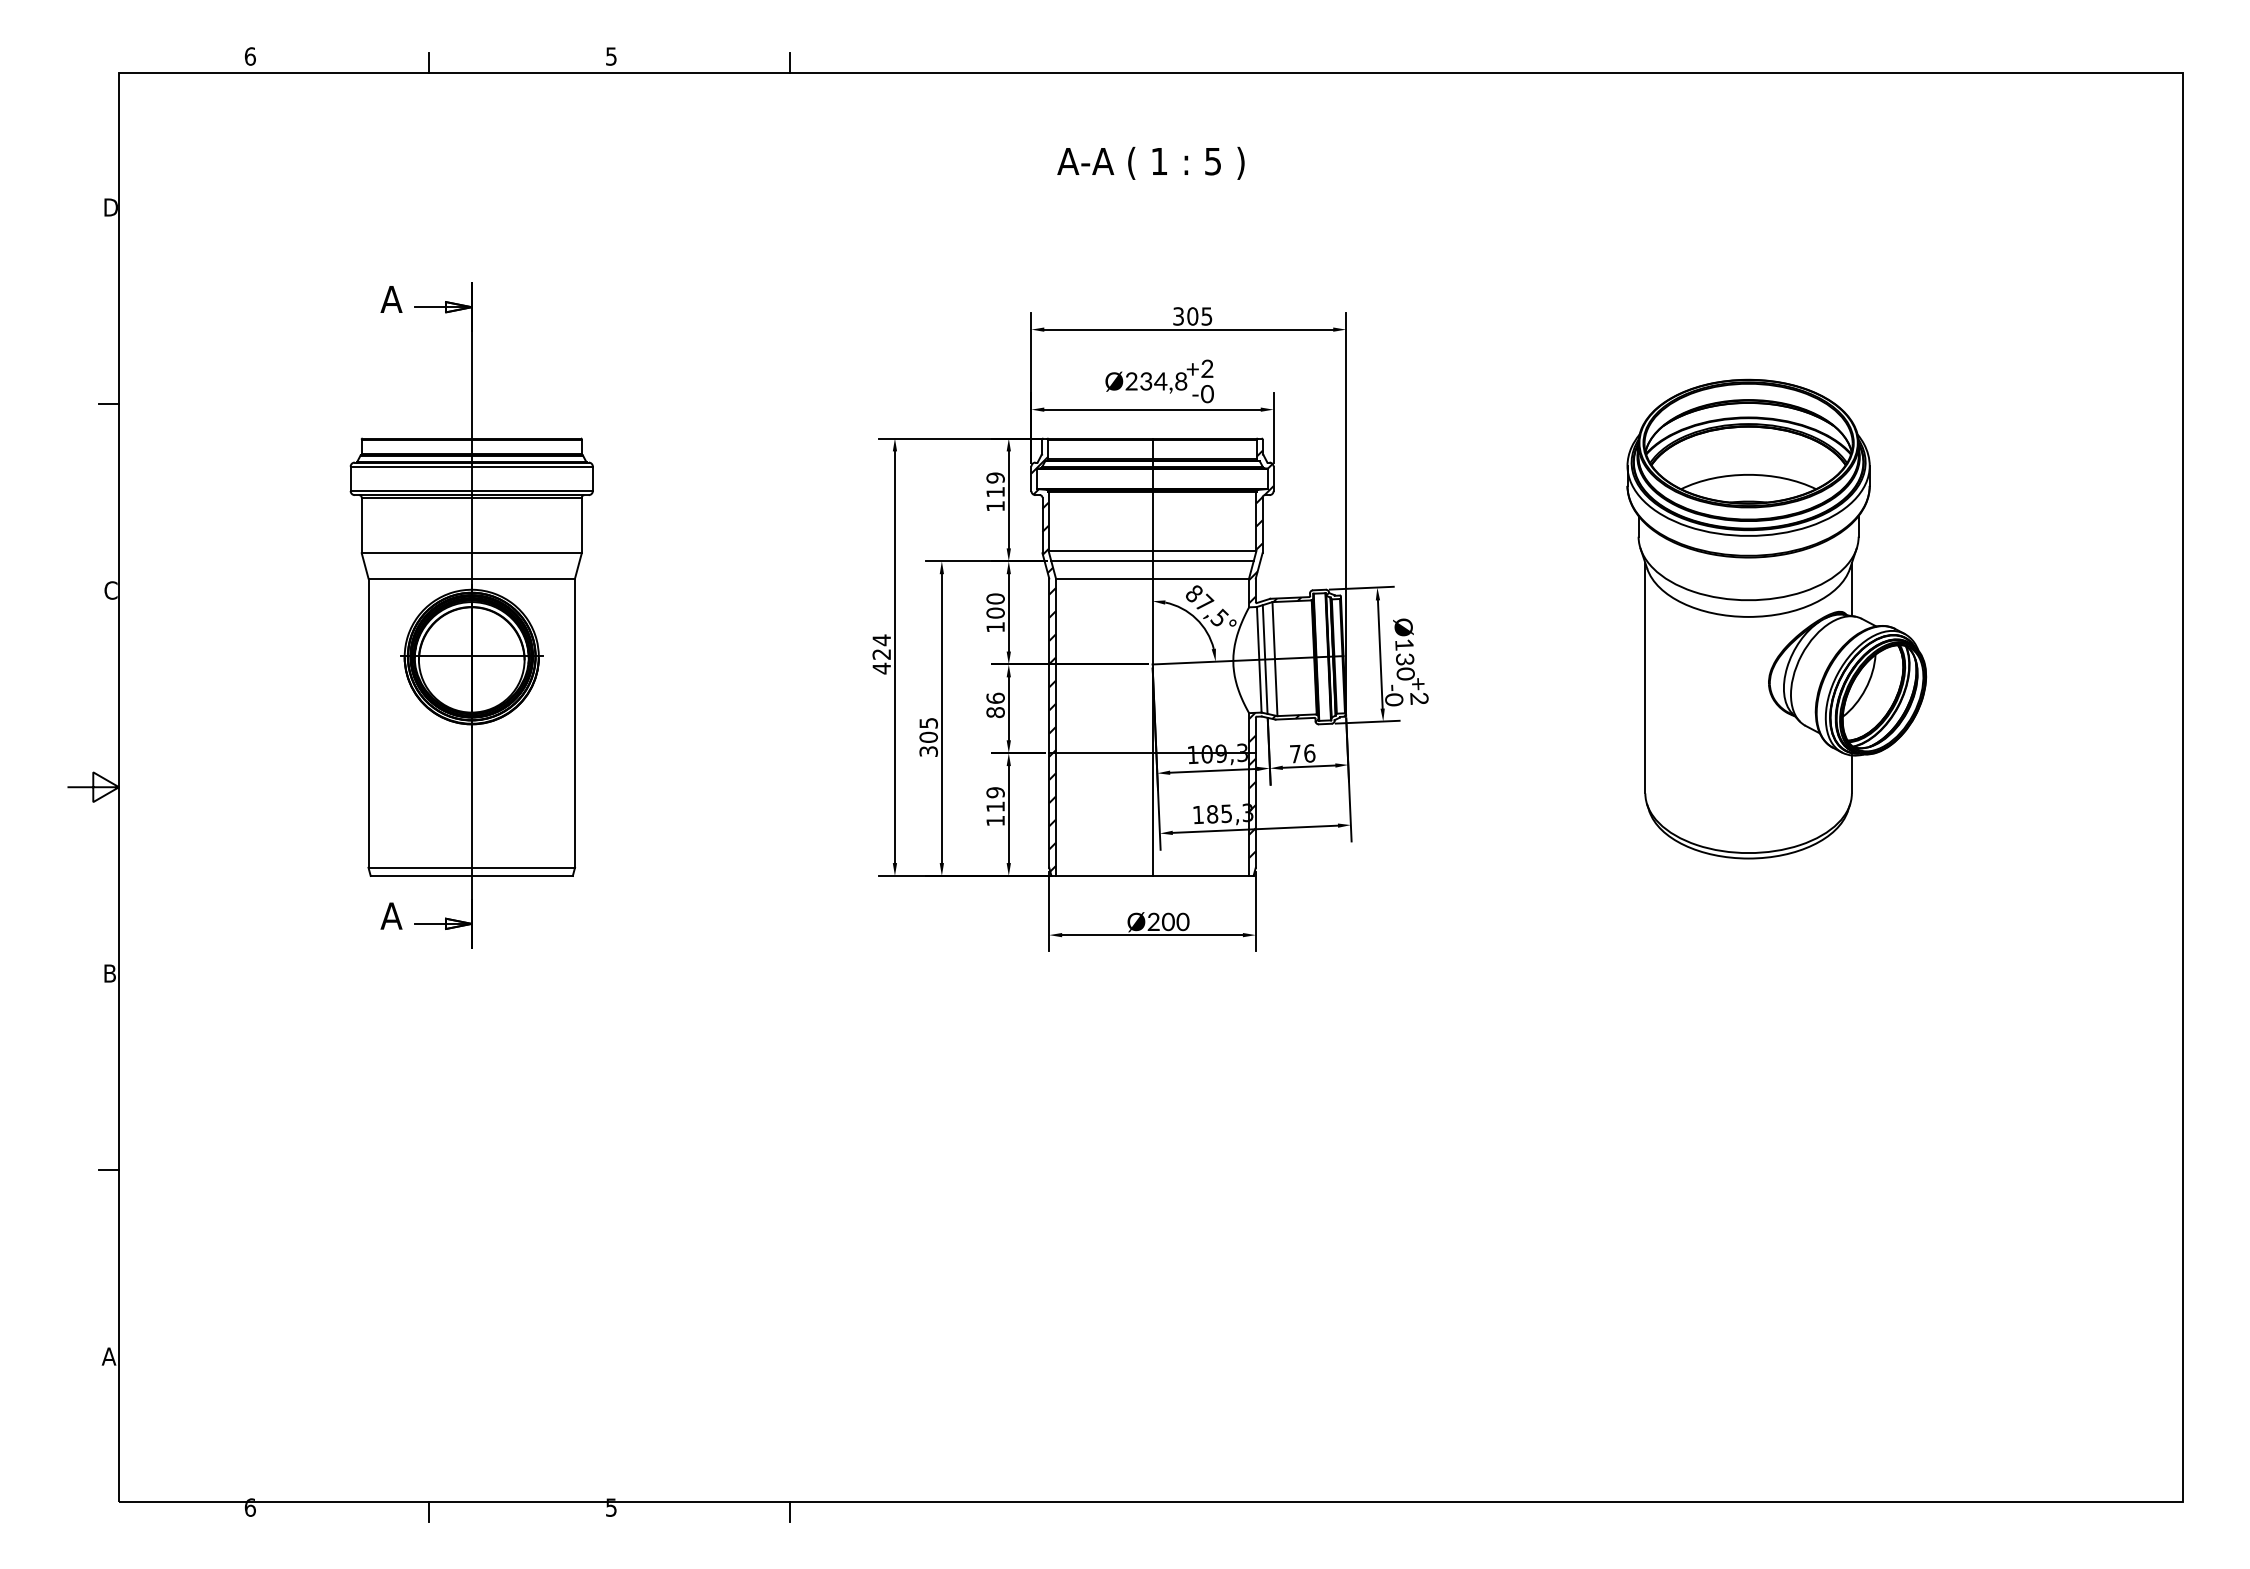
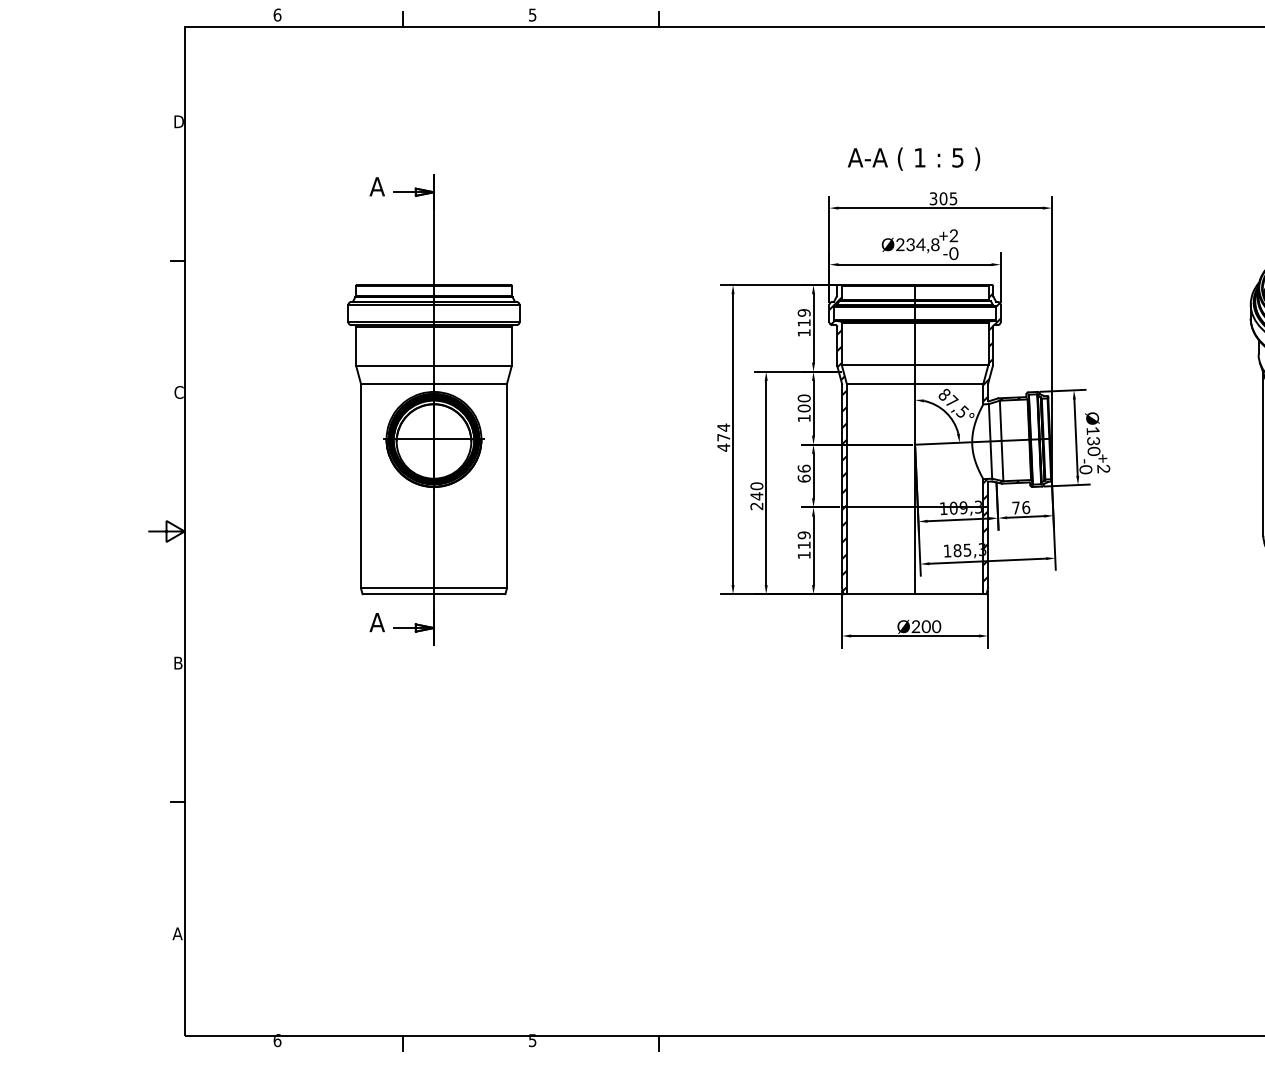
text: (1150, 162) -> (913, 158), moved
line: (1152, 561) -> (915, 371), removed
text: (881, 654) -> (723, 437), 424 -> 474
line: (1264, 659) -> (994, 441), removed
text: (995, 712) -> (804, 478), 86 -> 66
text: (928, 736) -> (756, 495), 305 -> 240

